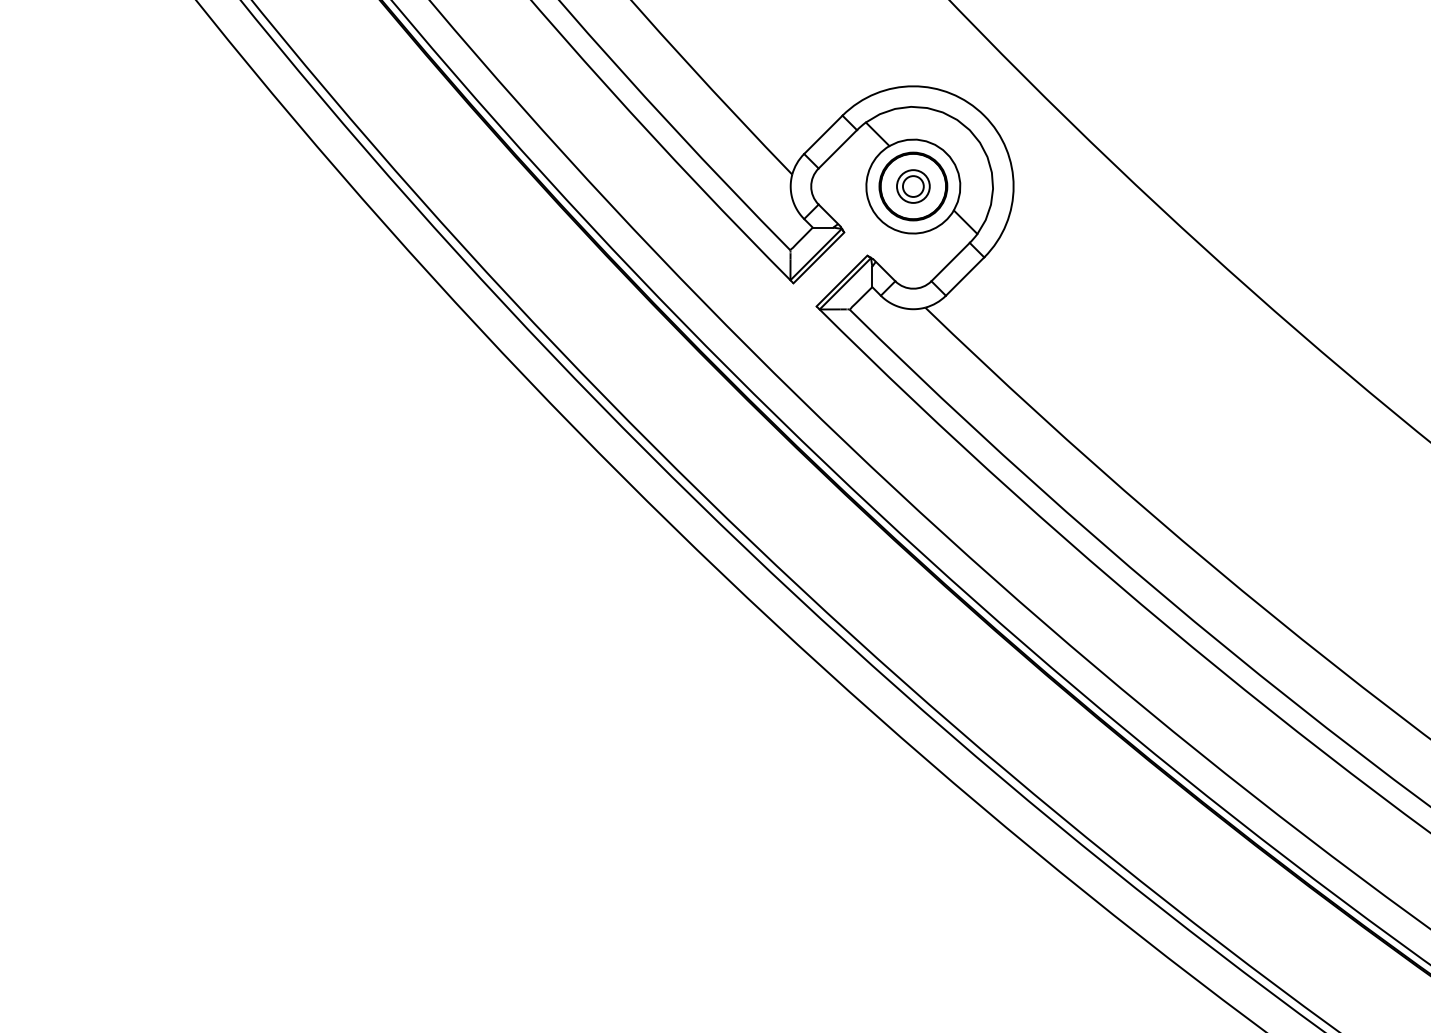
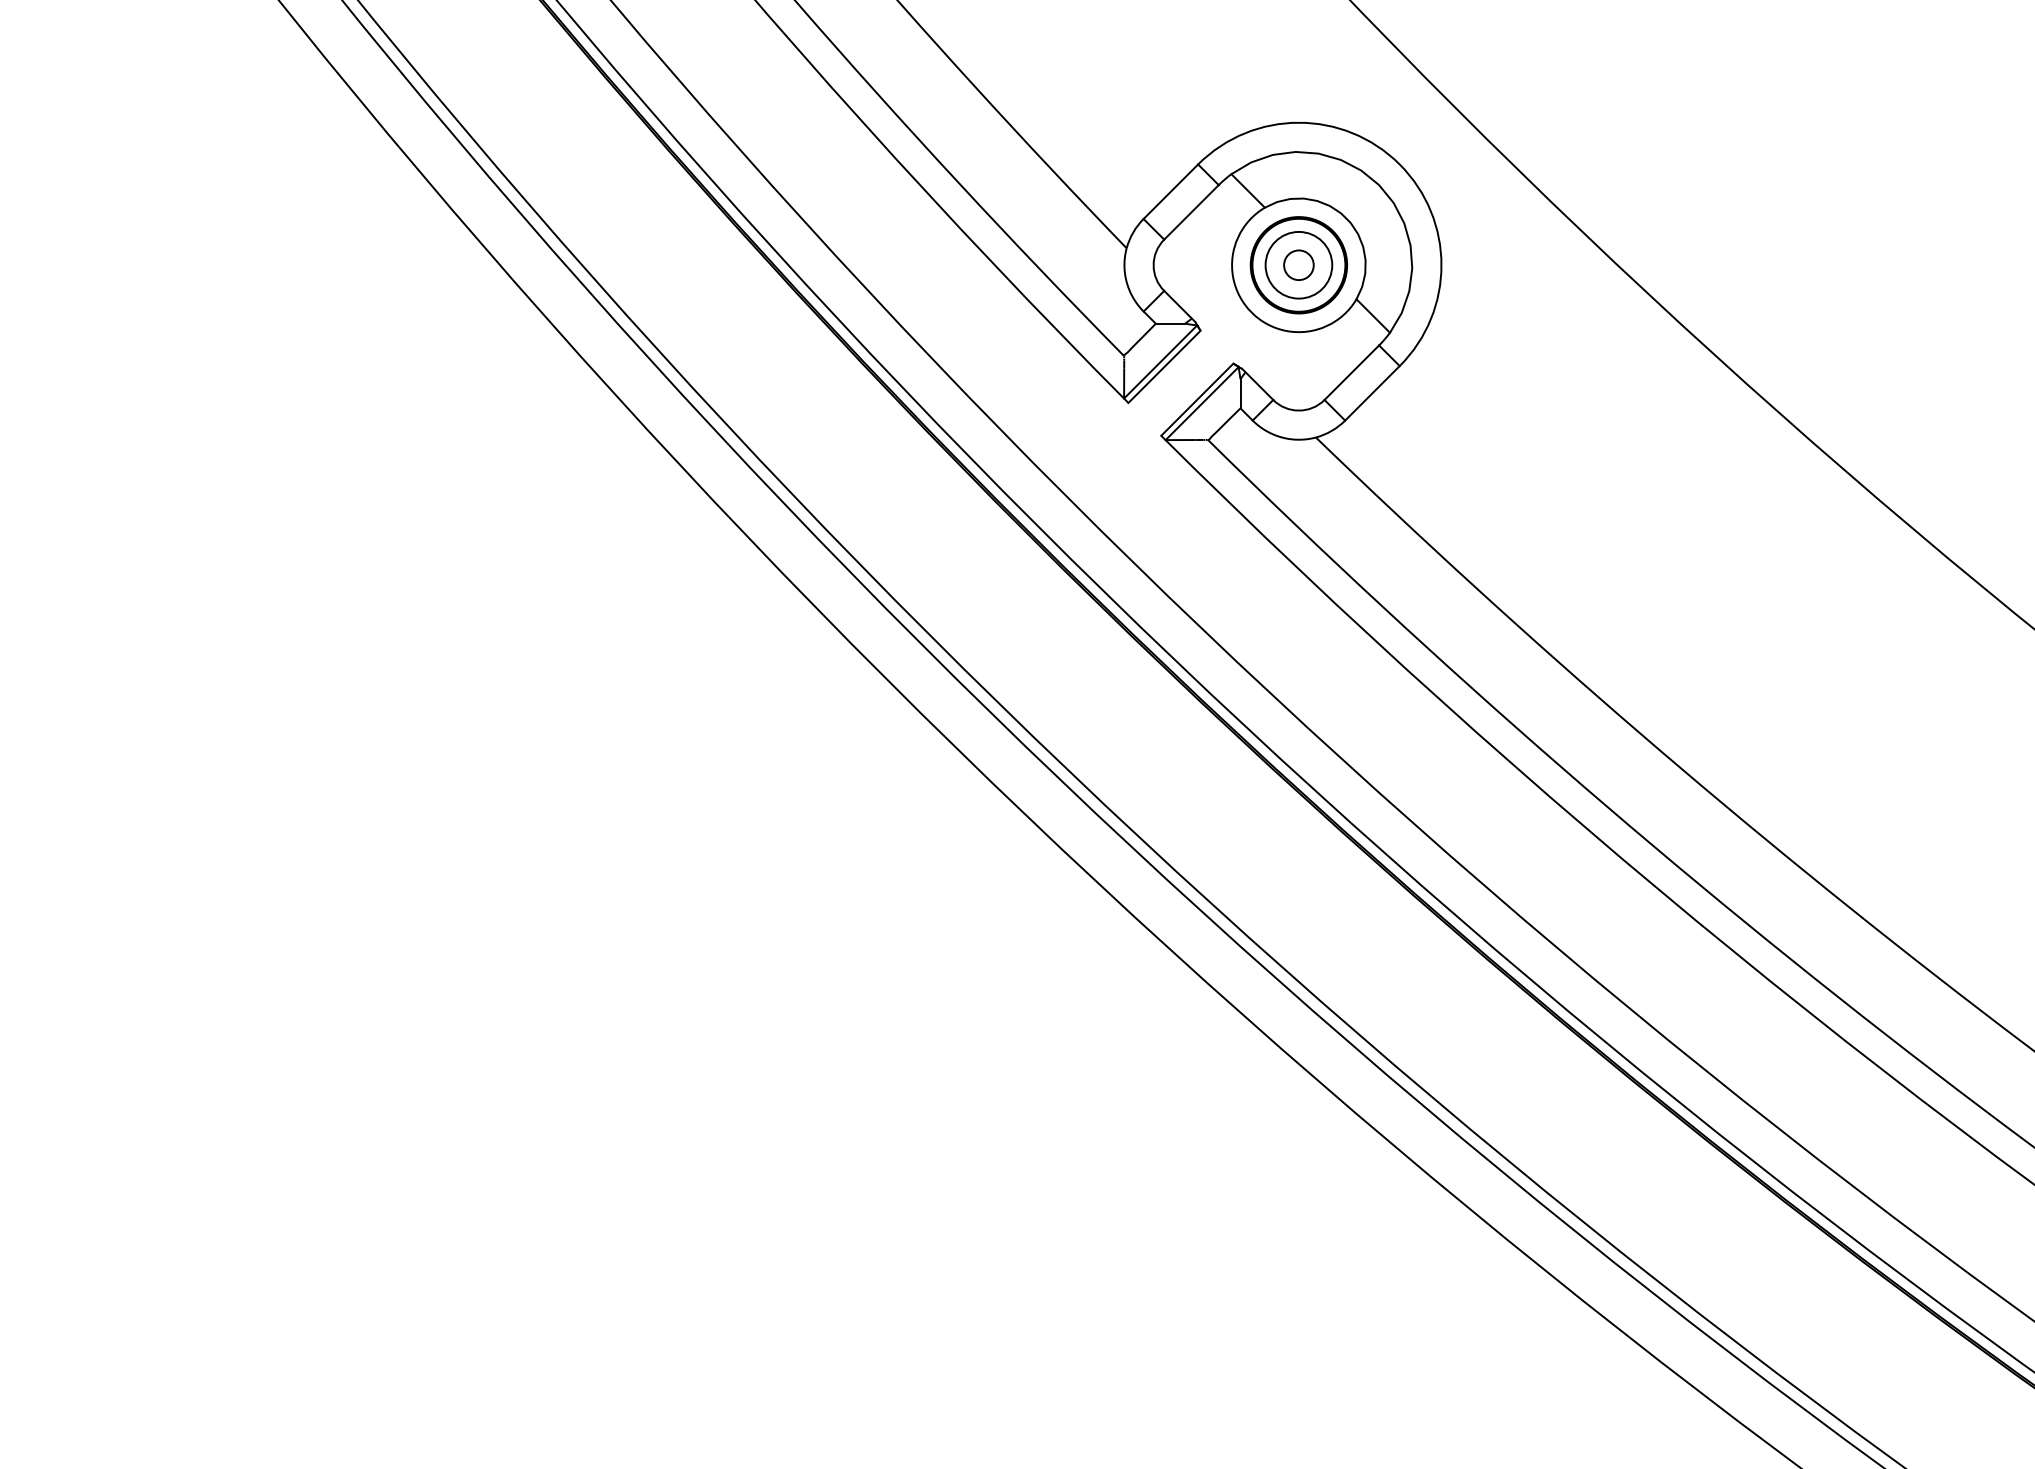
circle: (913, 185) -> (1298, 264), size x1.43

